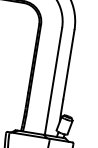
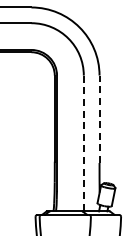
line: (68, 64) -> (99, 119), solid -> dashed
line: (53, 81) -> (83, 143), solid -> dashed

